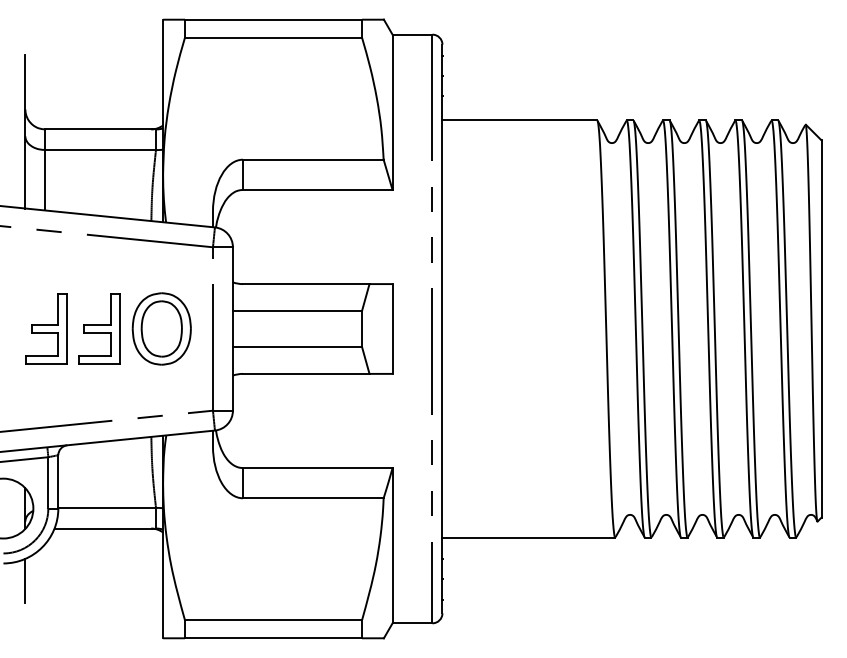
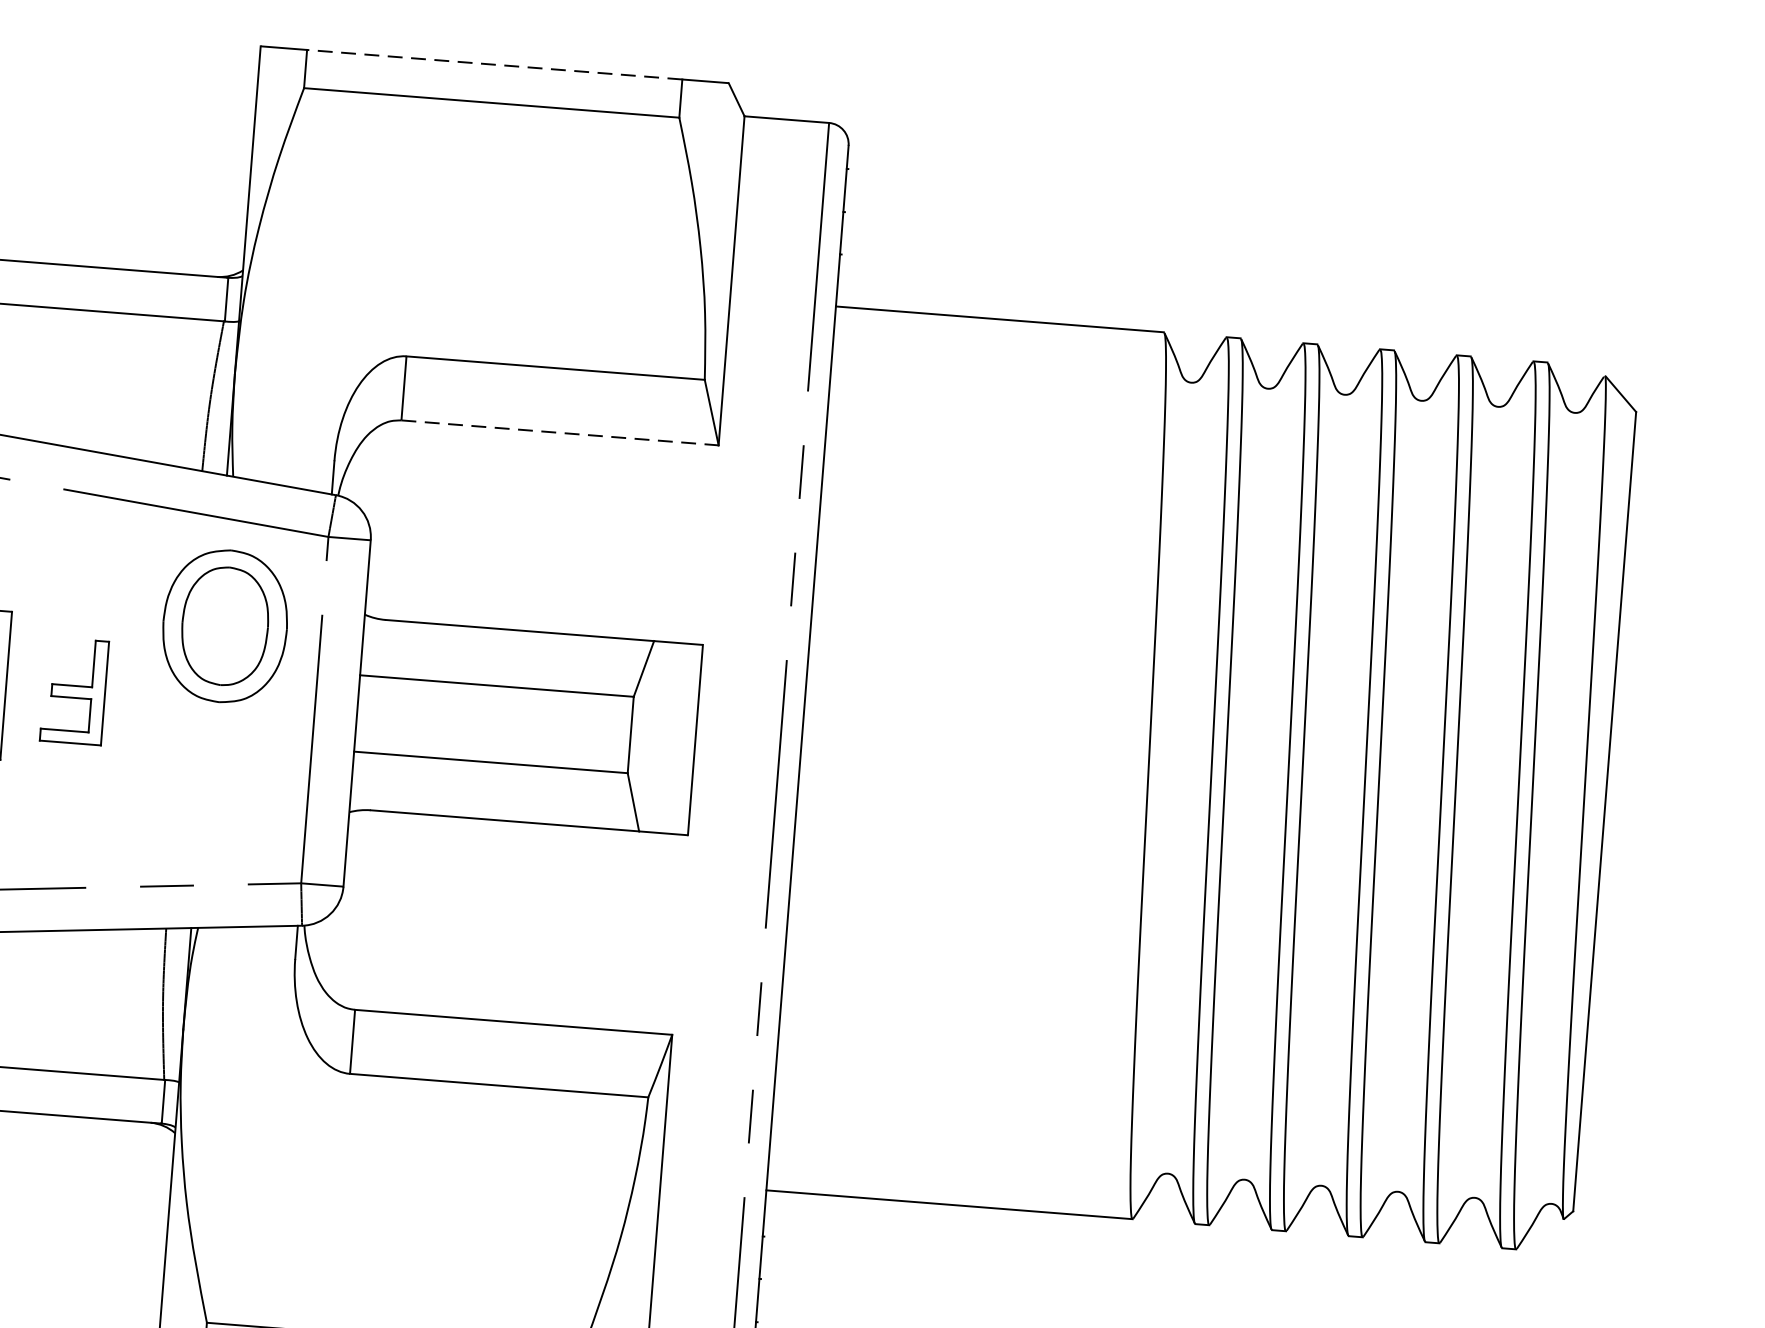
line: (273, 19) -> (494, 64), solid -> dashed
line: (317, 189) -> (559, 431), solid -> dashed
part: (99, 328) -> (74, 690), size x0.7
part: (161, 328) -> (224, 625), moved

